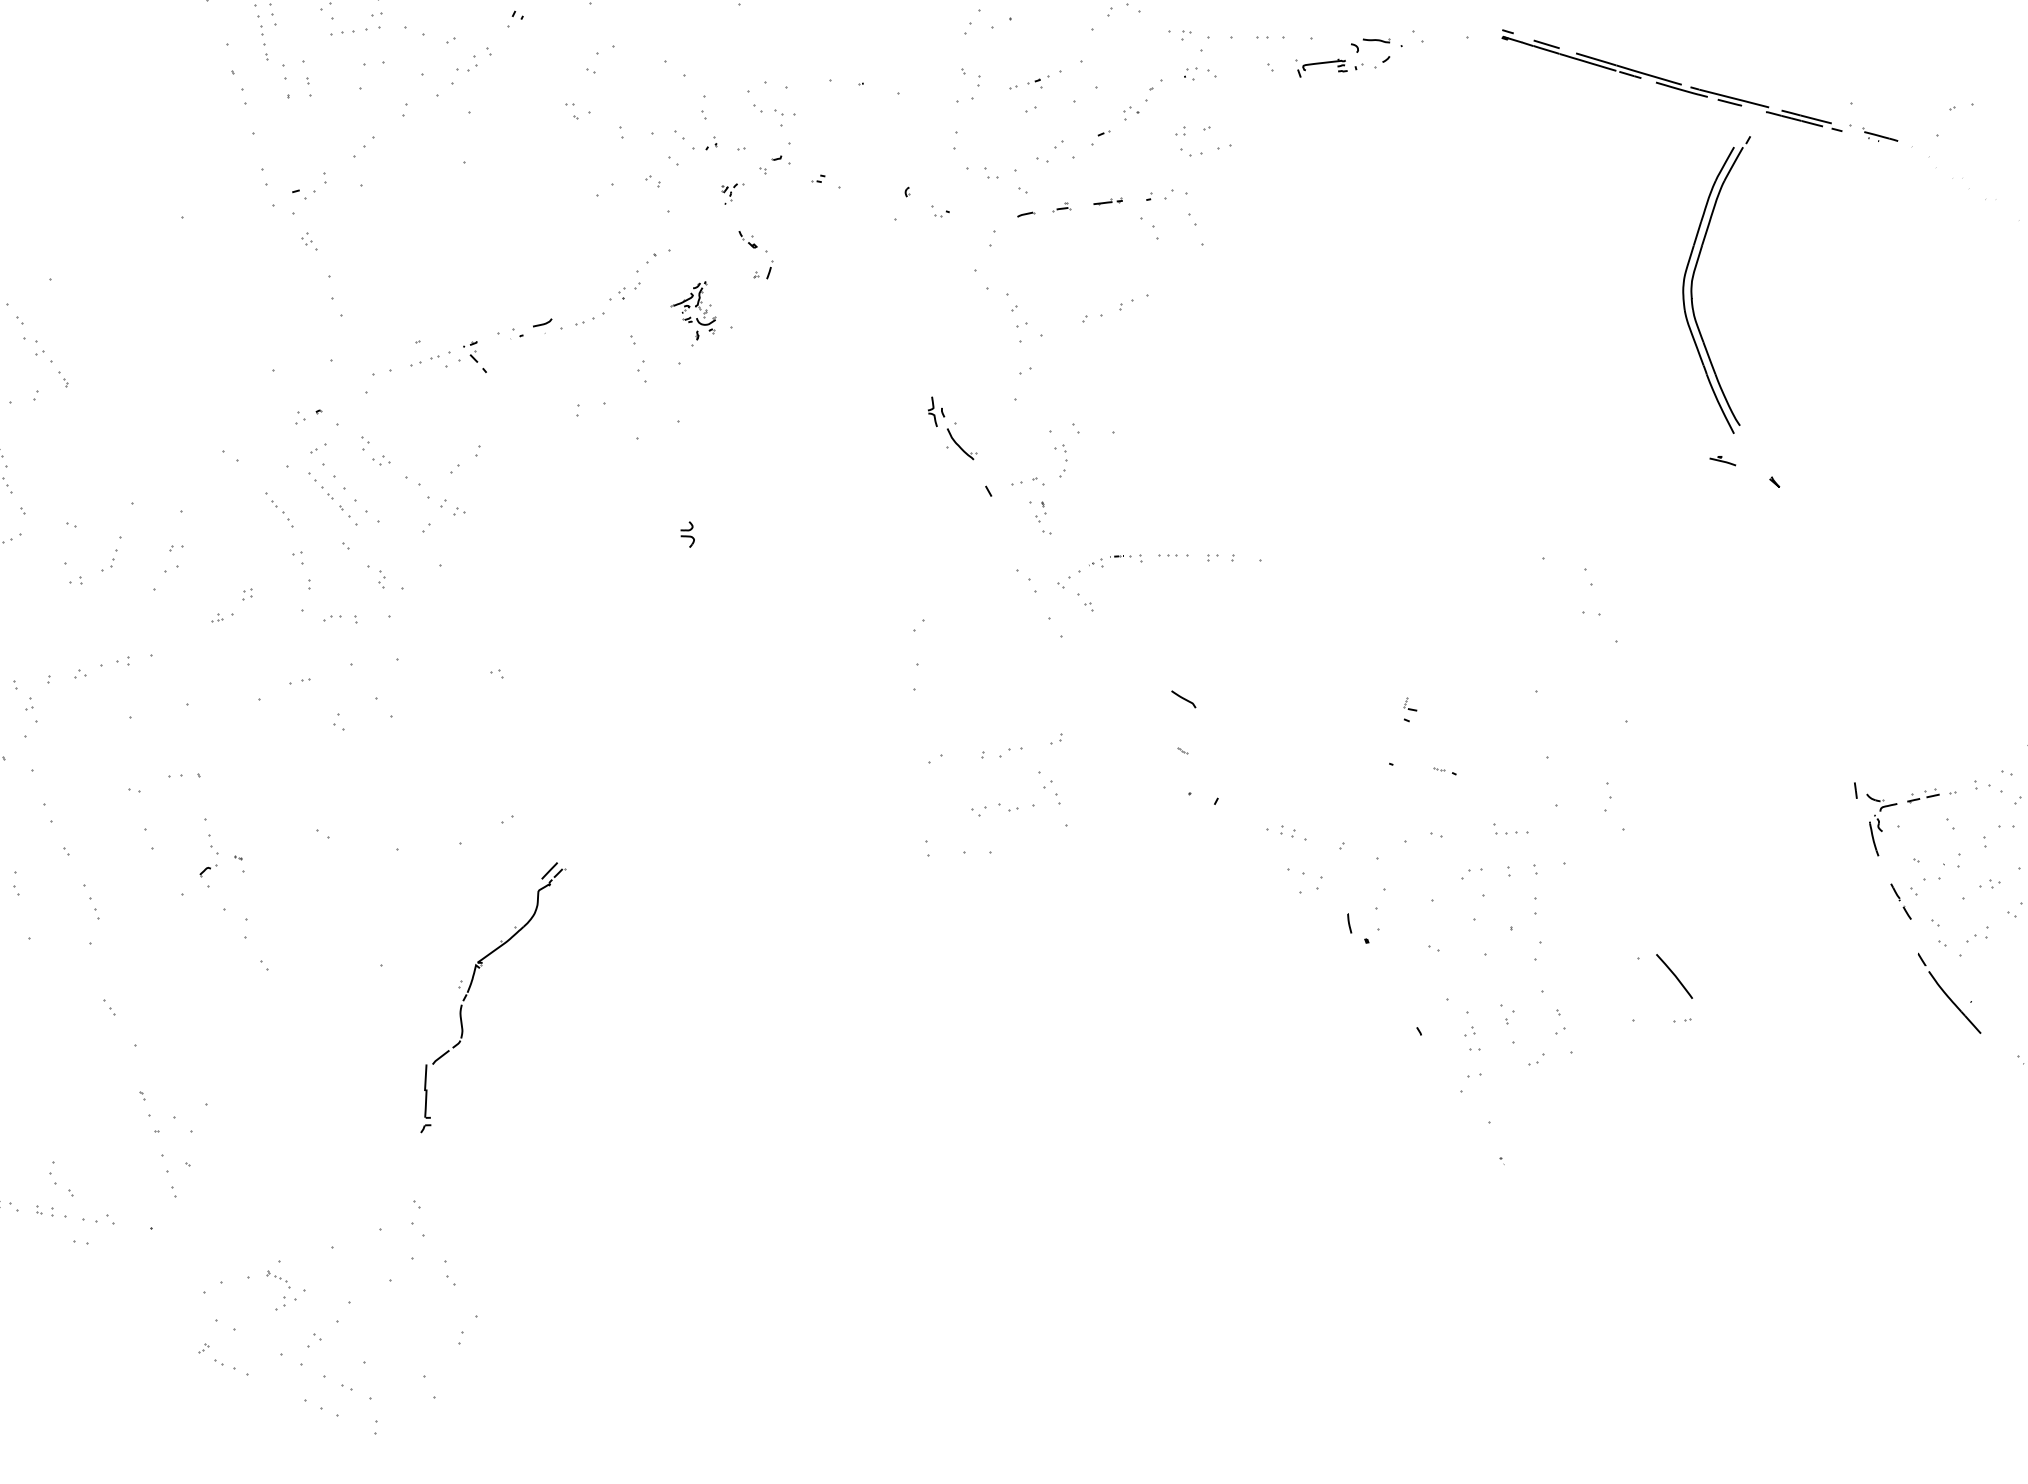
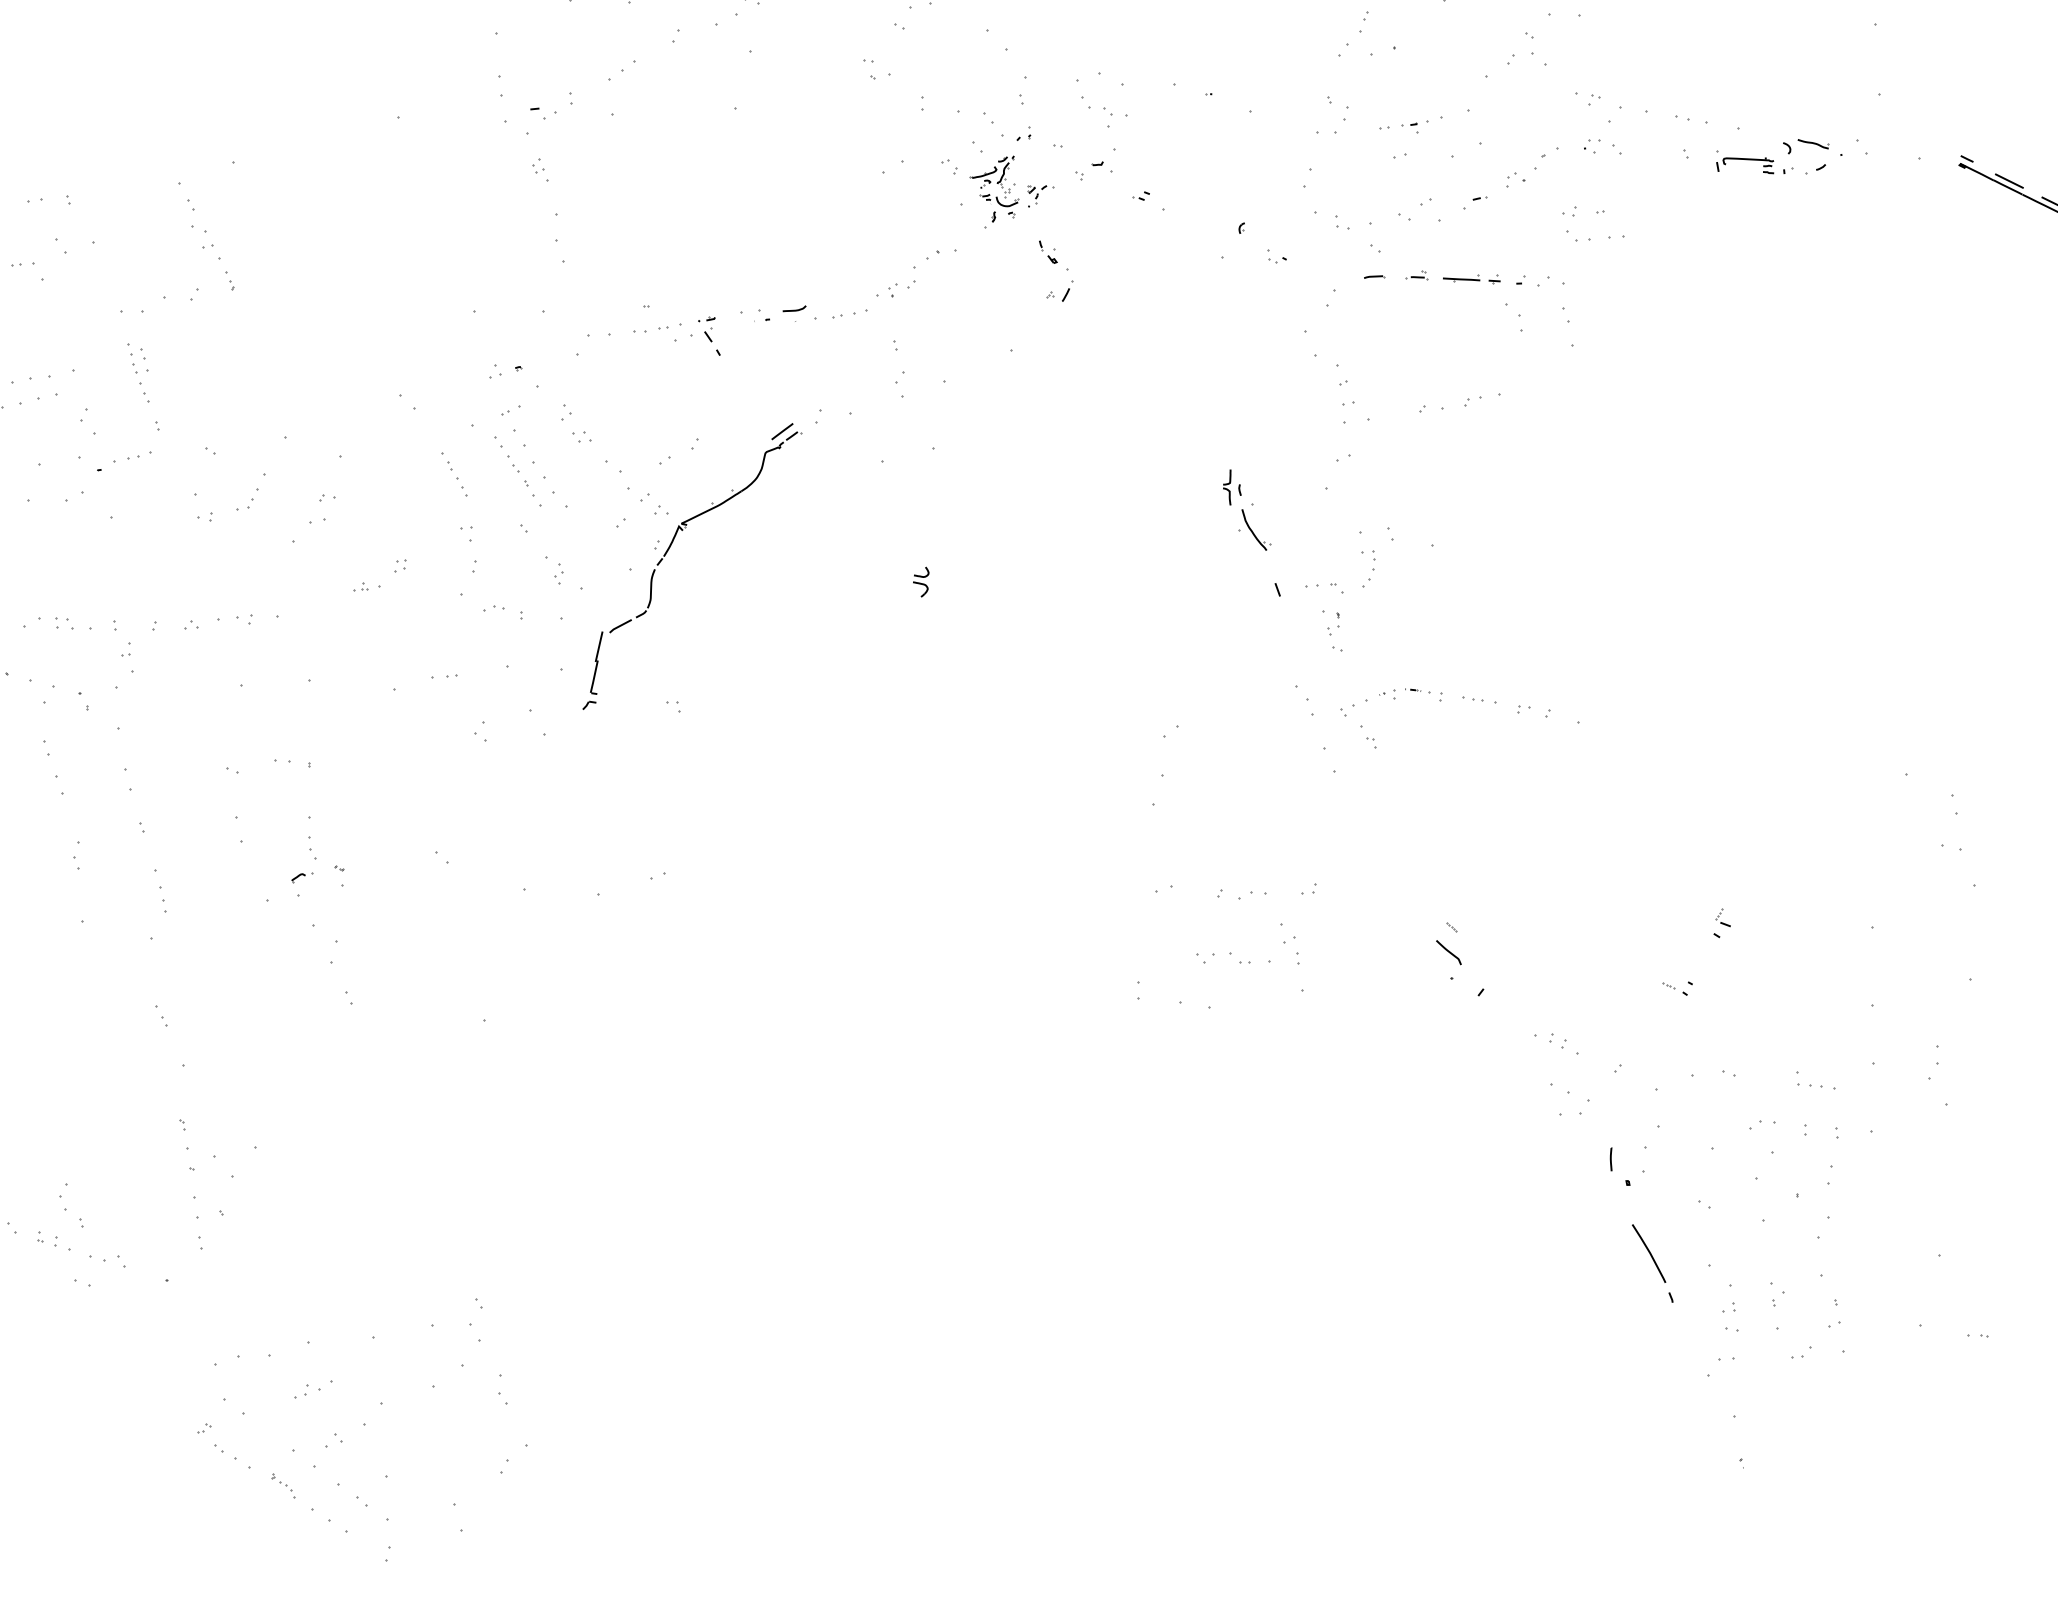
part: (1107, 201) -> (1471, 277), size x1.67
part: (693, 313) -> (993, 190), moved
curve: (1183, 699) -> (1448, 952), moved
part: (1444, 771) -> (1674, 989), moved
line: (1674, 976) -> (1649, 1253), moved
part: (470, 988) -> (668, 552), moved
part: (278, 1279) -> (283, 1486), moved

